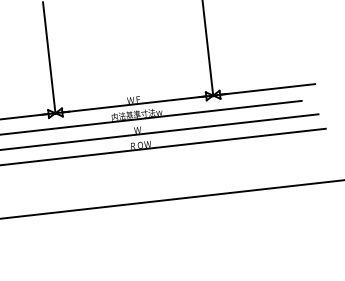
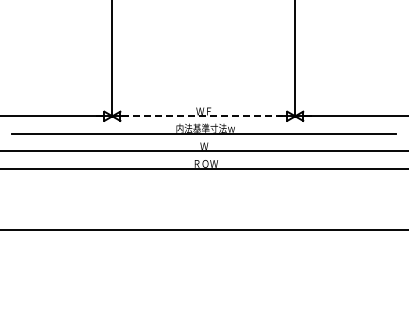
line: (134, 104) -> (204, 116), solid -> dashed

